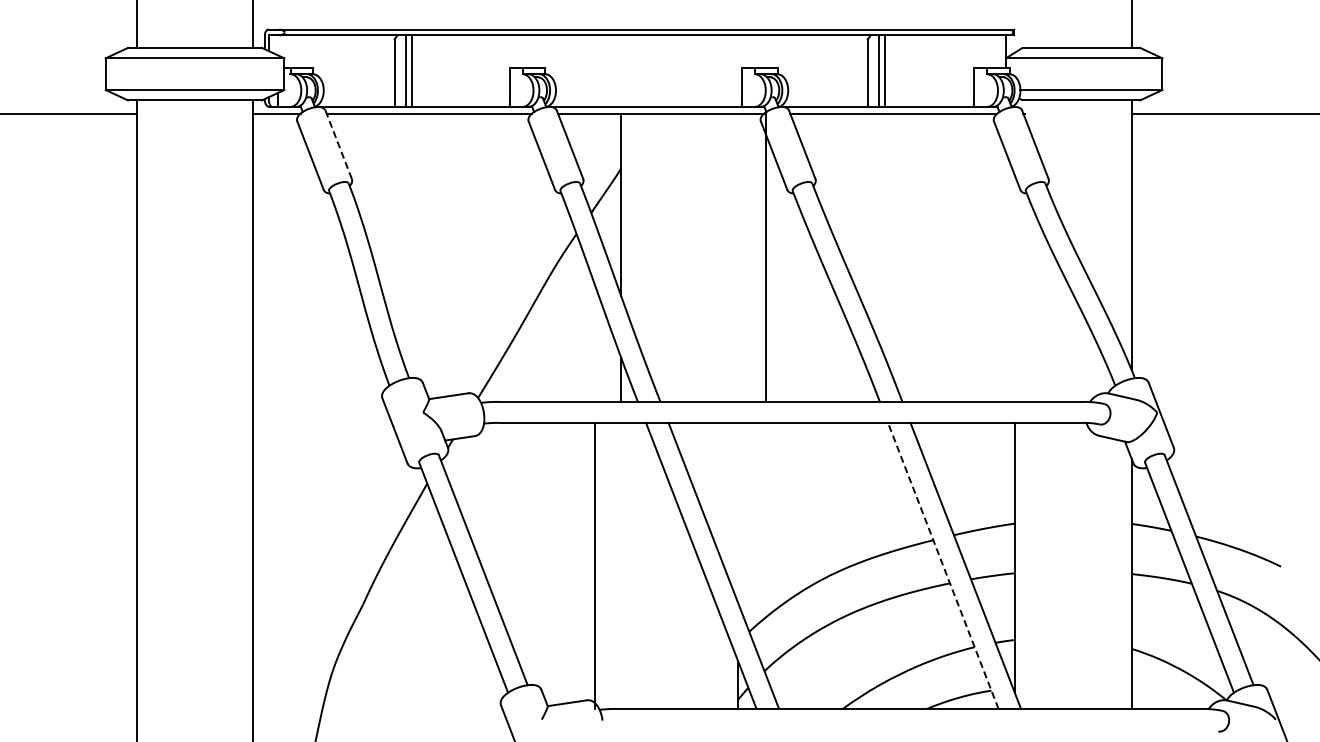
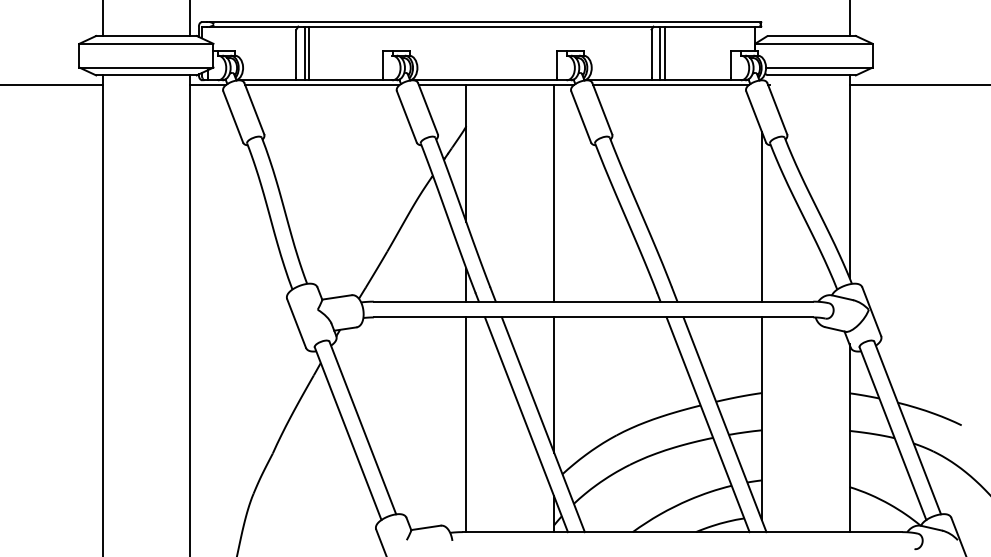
line: (338, 144) -> (254, 108), dashed -> solid
line: (766, 257) -> (554, 193), moved
line: (1014, 288) -> (761, 216), added
line: (738, 512) -> (554, 384), added
line: (595, 565) -> (466, 424), moved
line: (943, 565) -> (708, 424), dashed -> solid

